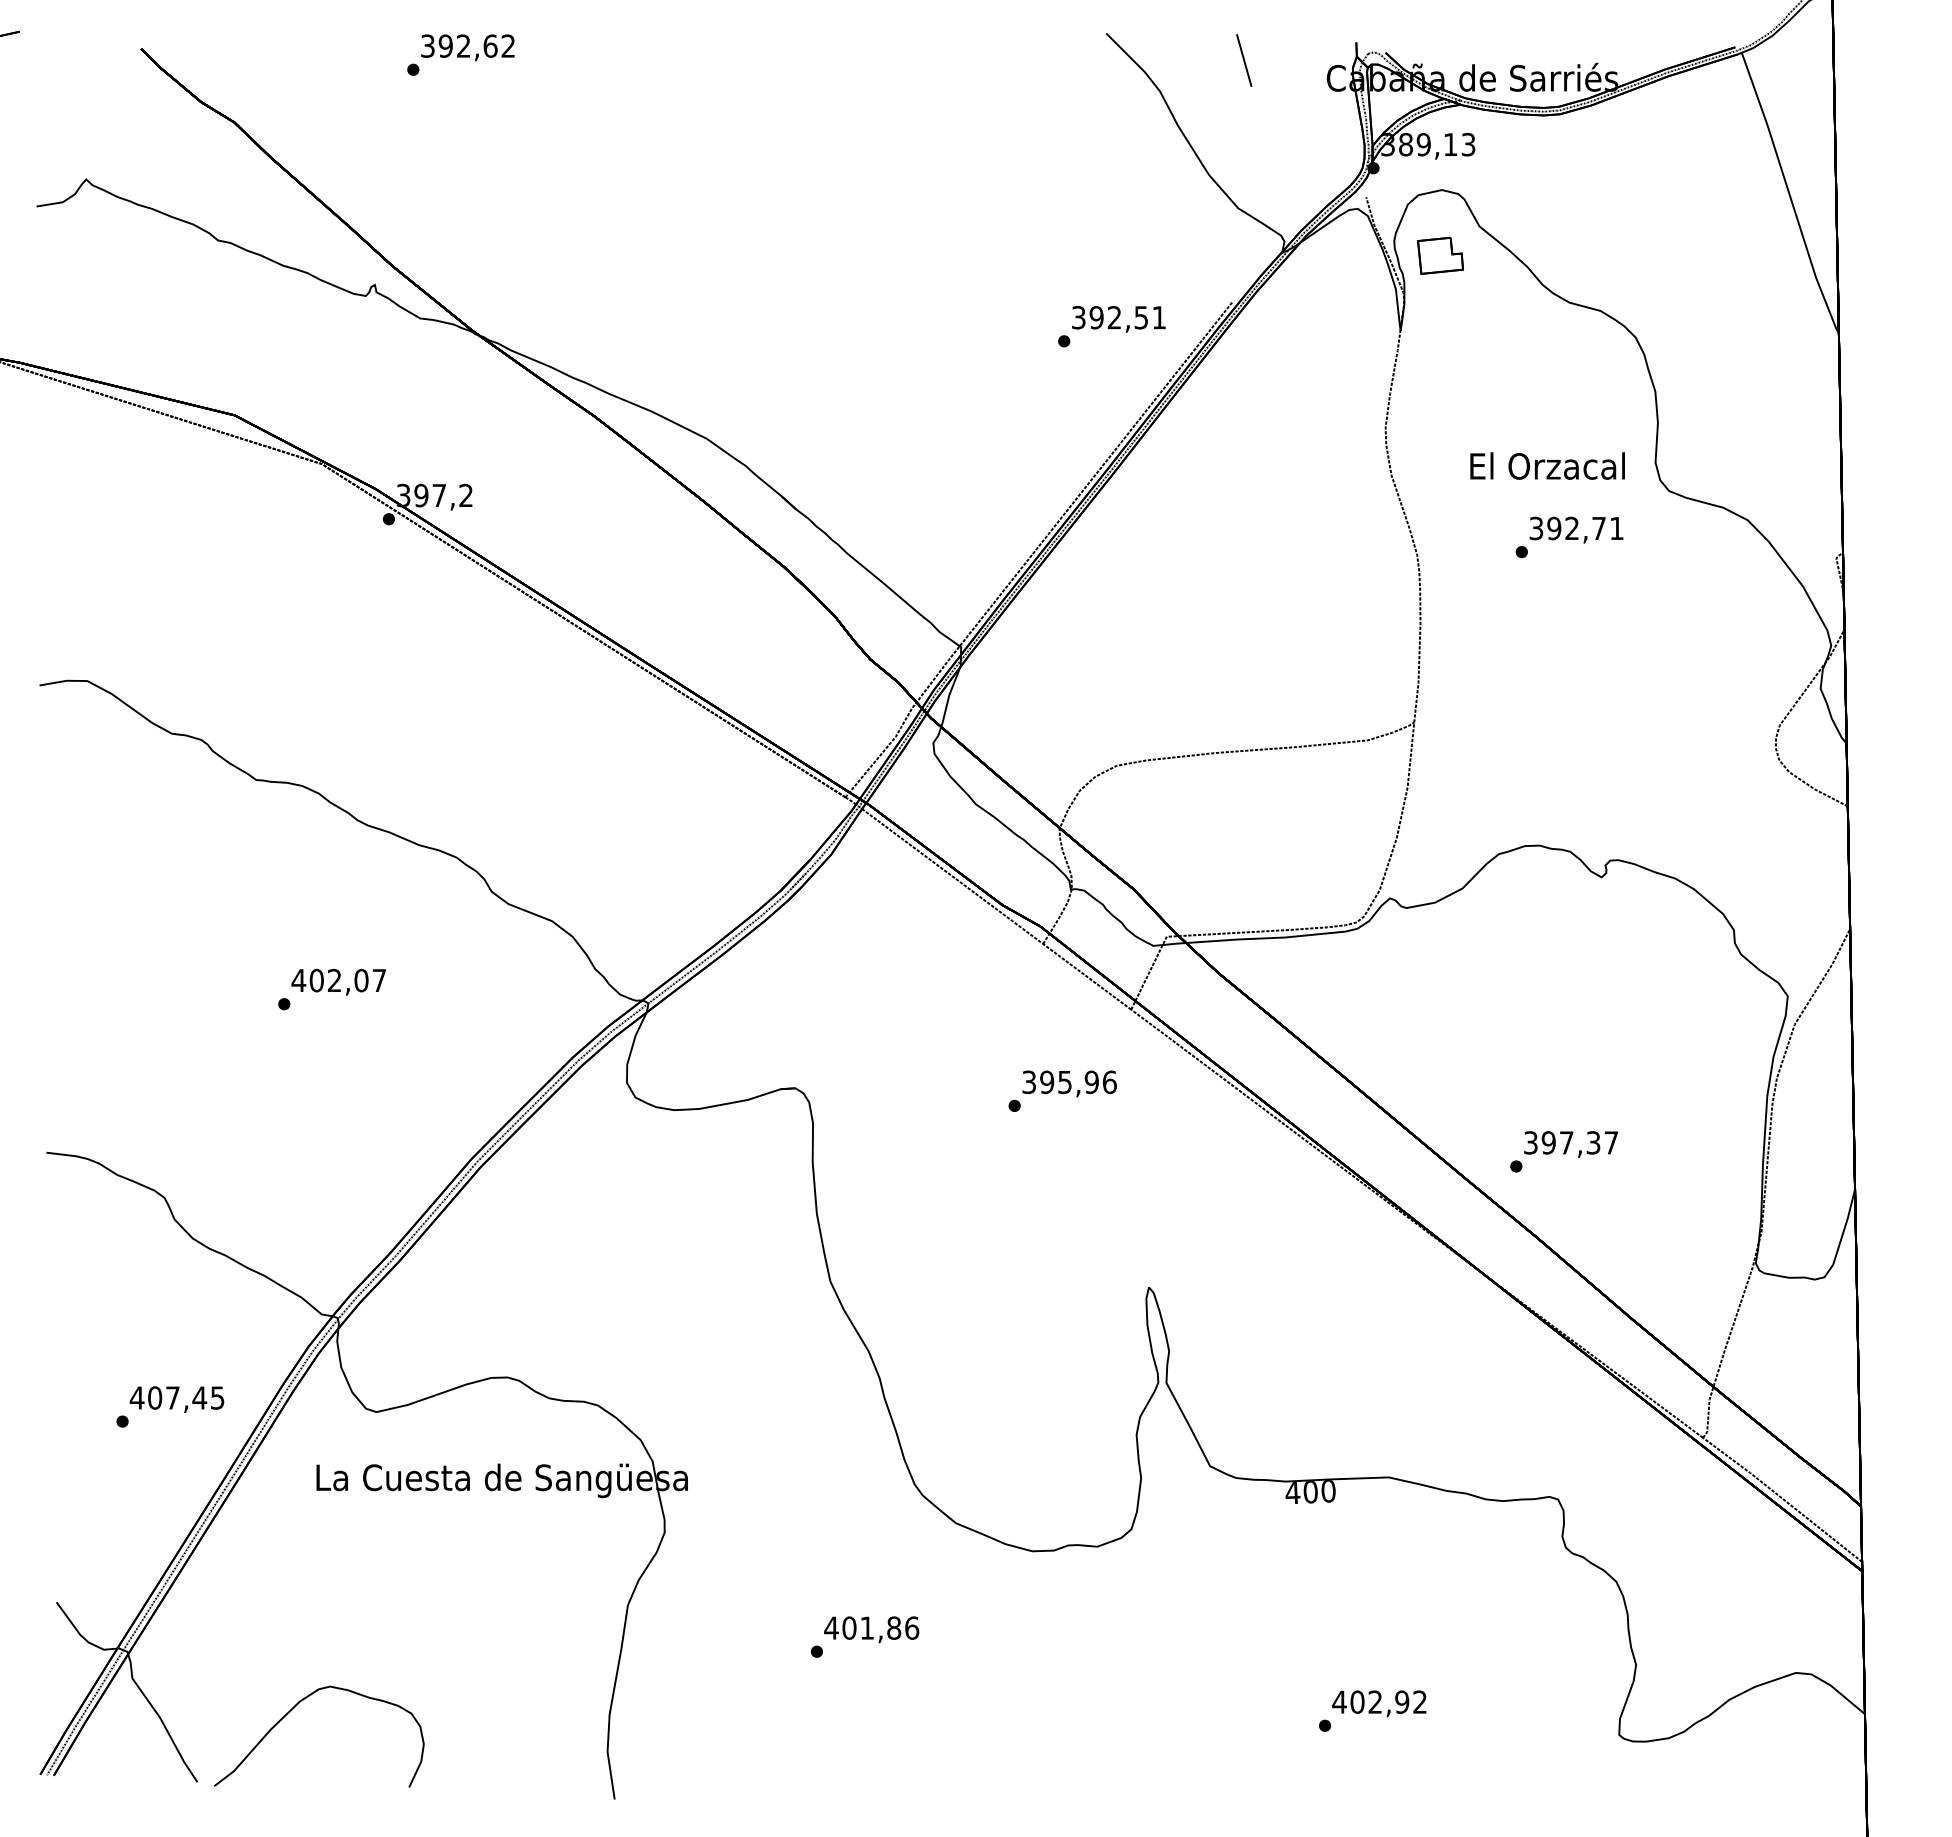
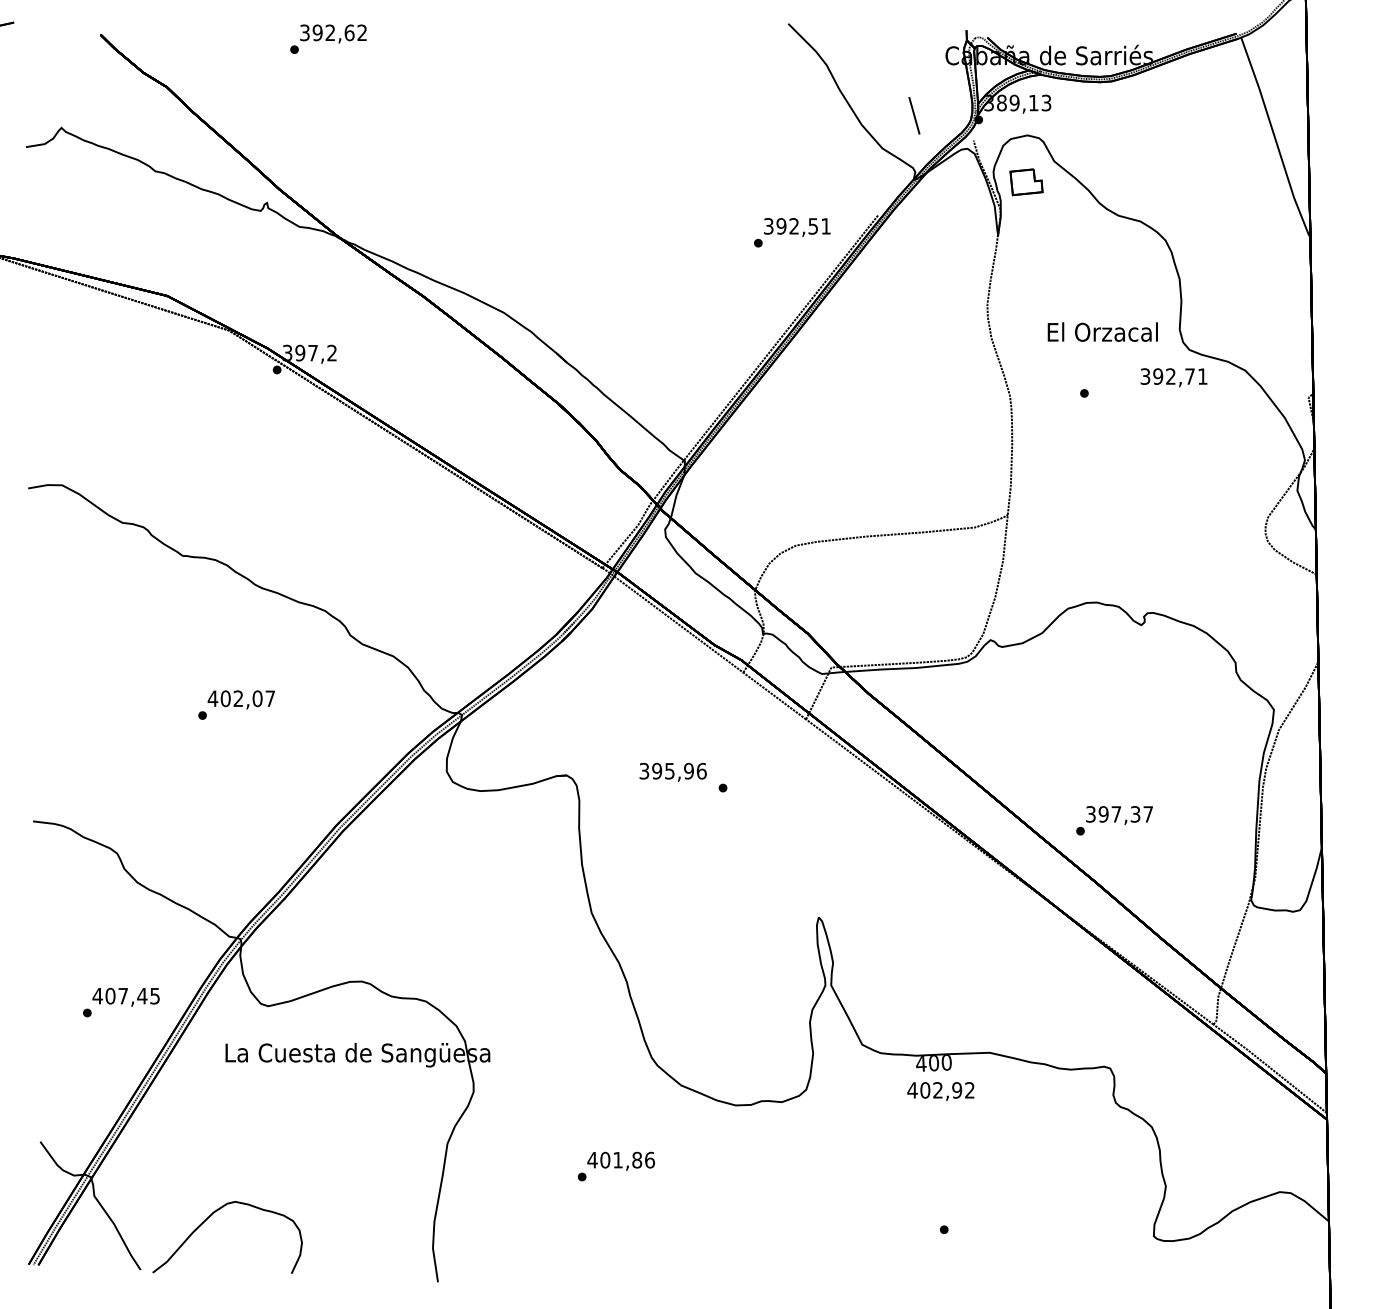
line: (1244, 60) -> (914, 115), moved
text: (1576, 529) -> (1174, 377), moved
text: (1069, 1083) -> (673, 772), moved
text: (1379, 1703) -> (940, 1091), moved

